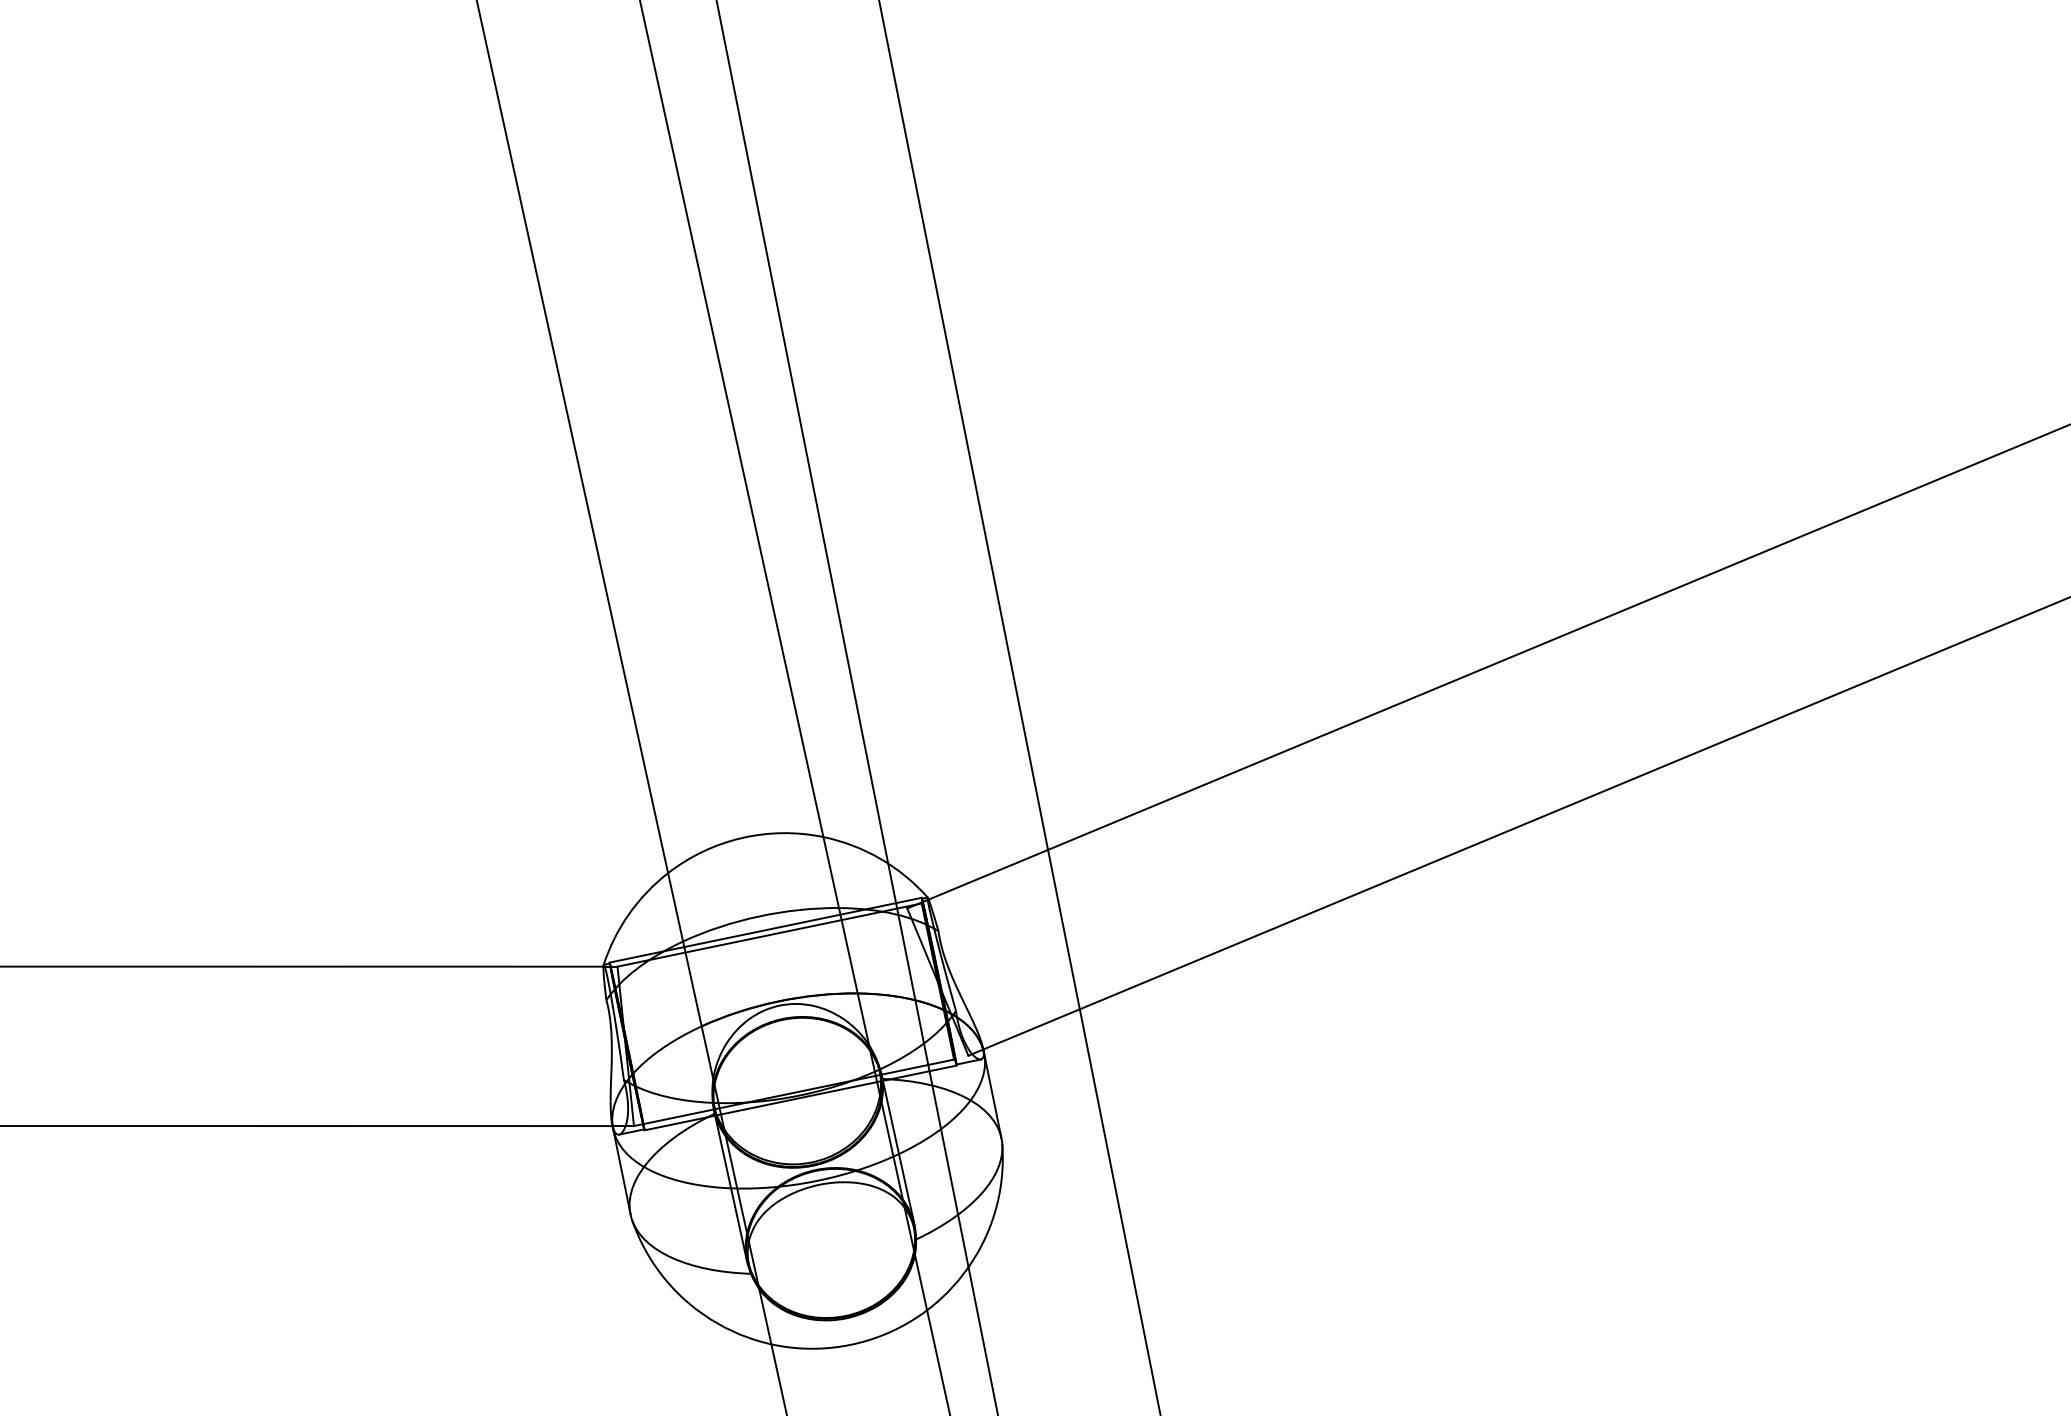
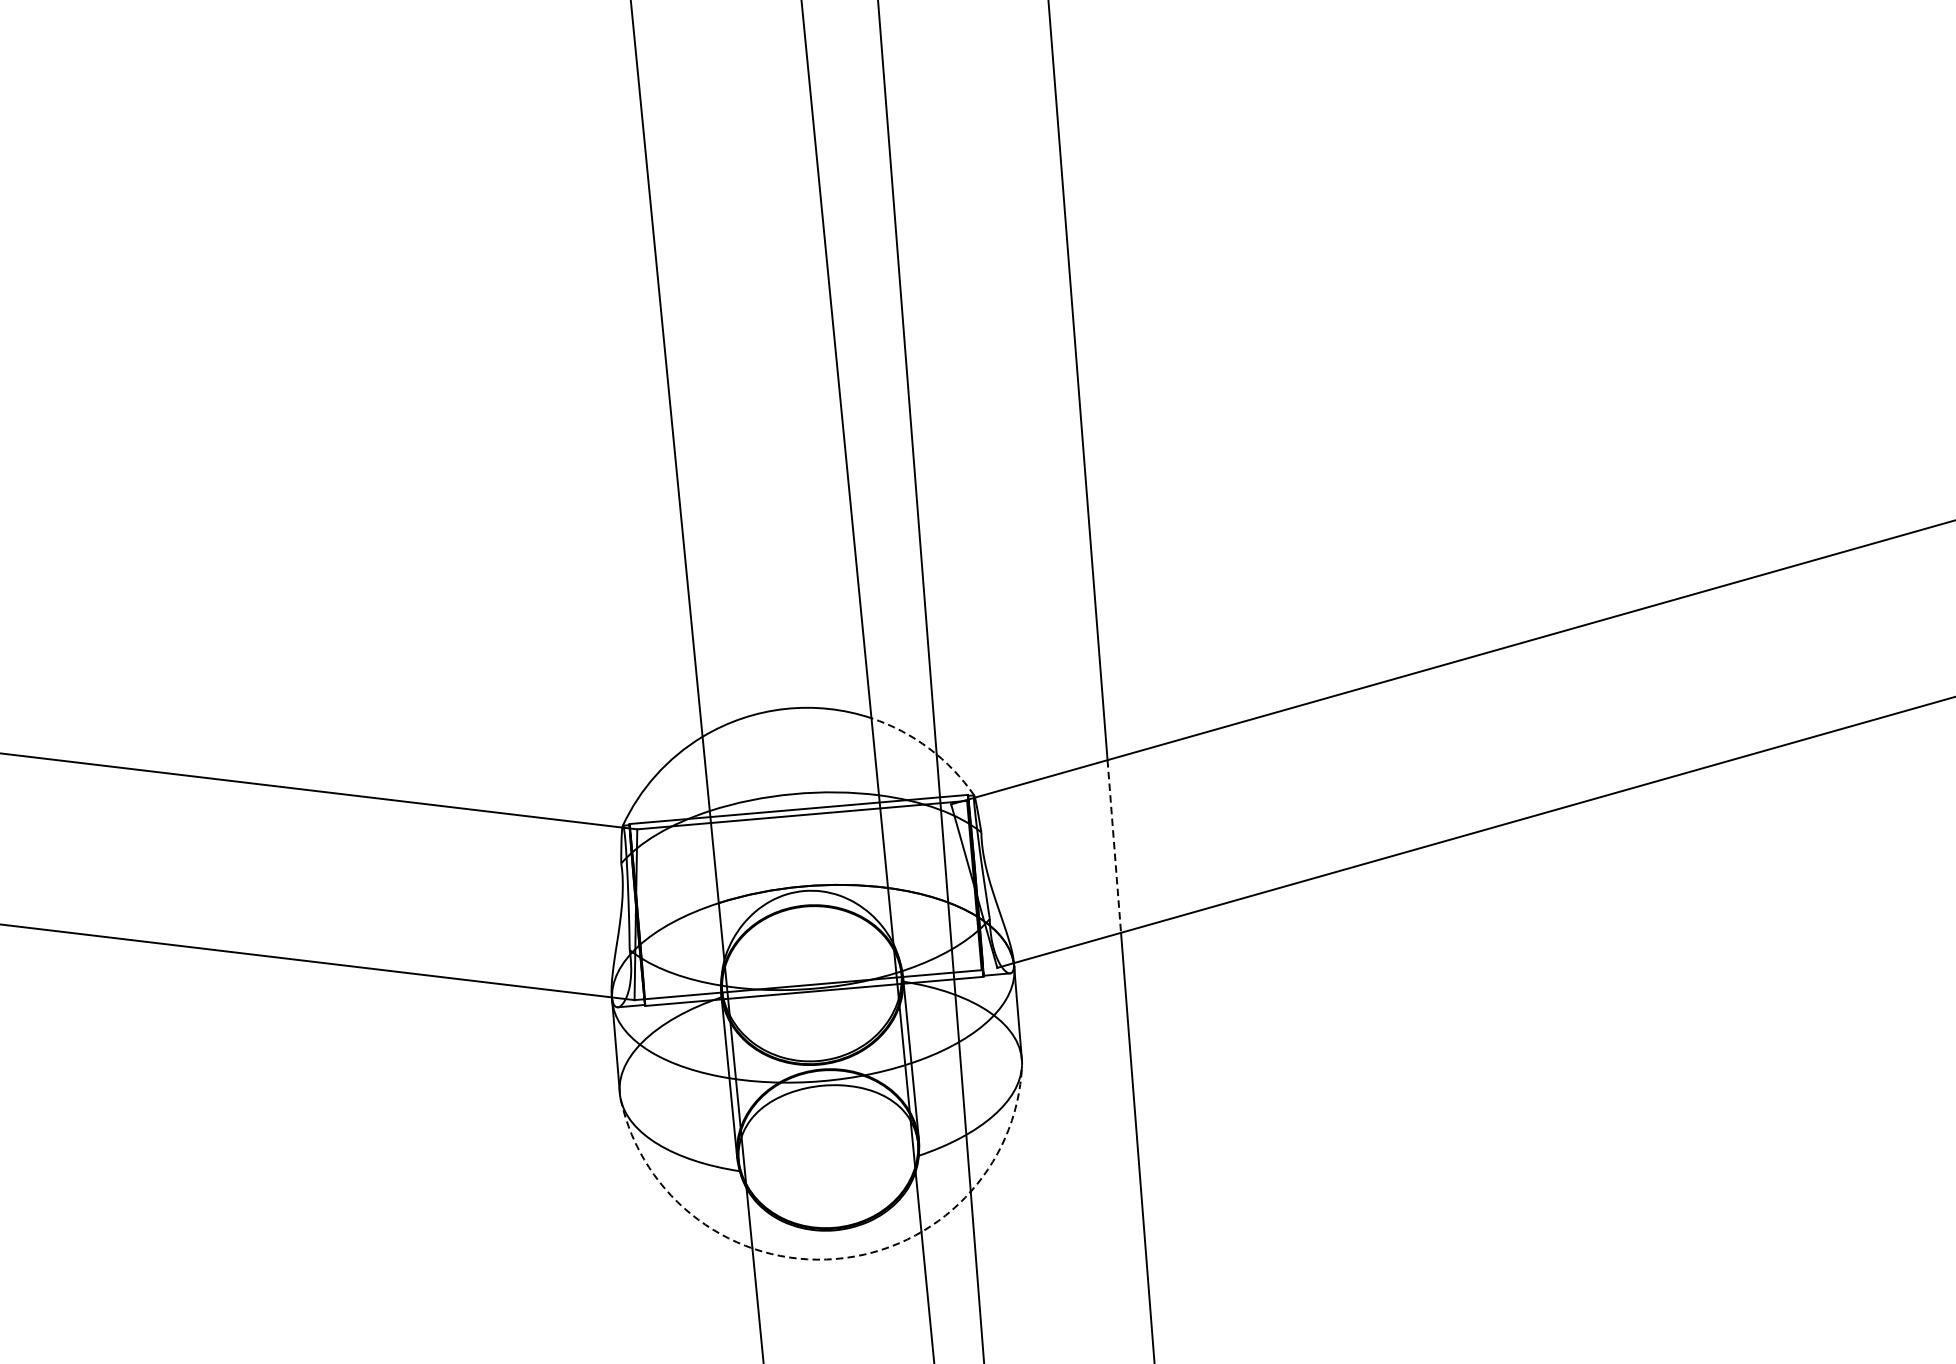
arc: (880, 858) -> (929, 748), solid -> dashed
line: (1064, 930) -> (1114, 847), solid -> dashed
arc: (850, 1344) -> (836, 1258), solid -> dashed

